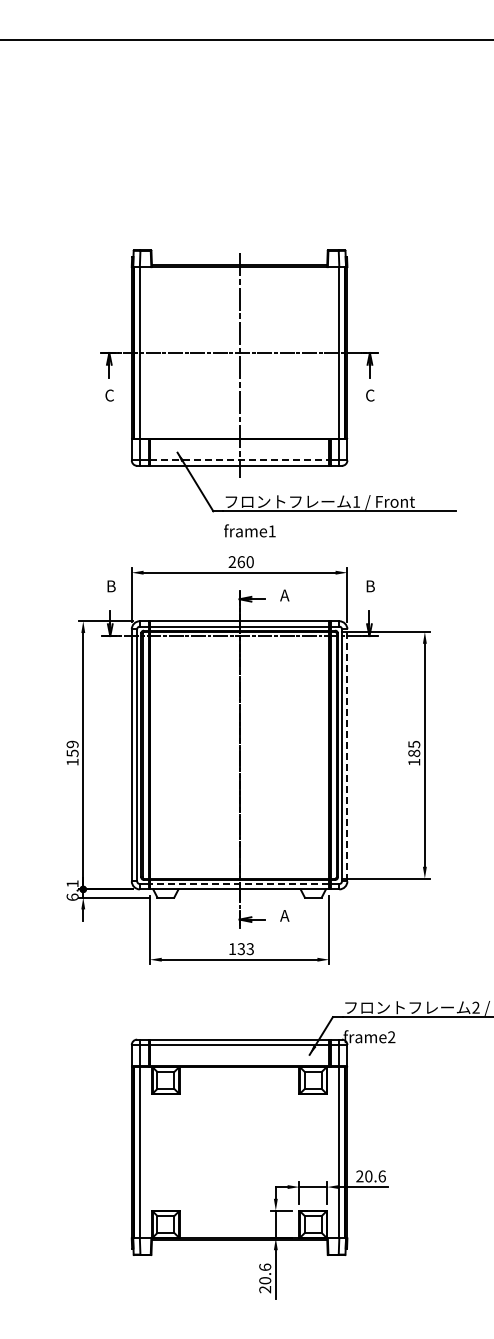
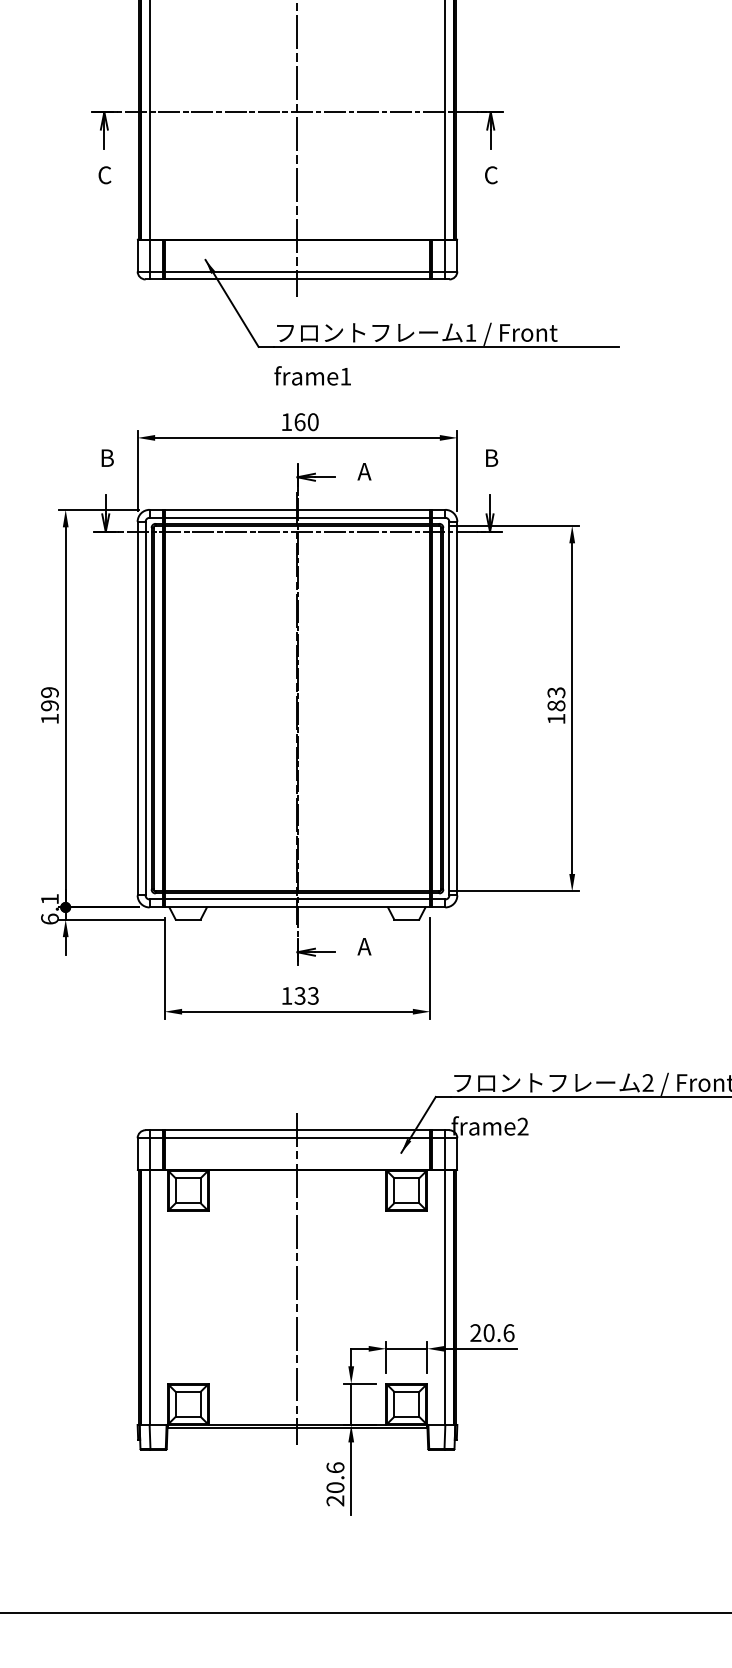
line: (239, 460) -> (297, 271), dashed -> solid
text: (231, 561) -> (285, 421), 260 -> 160
text: (413, 744) -> (555, 692), 185 -> 183
text: (72, 753) -> (49, 705), 159 -> 199
line: (347, 755) -> (457, 708), dashed -> solid
line: (239, 884) -> (297, 900), dashed -> solid
line: (239, 1139) -> (297, 1278), added

